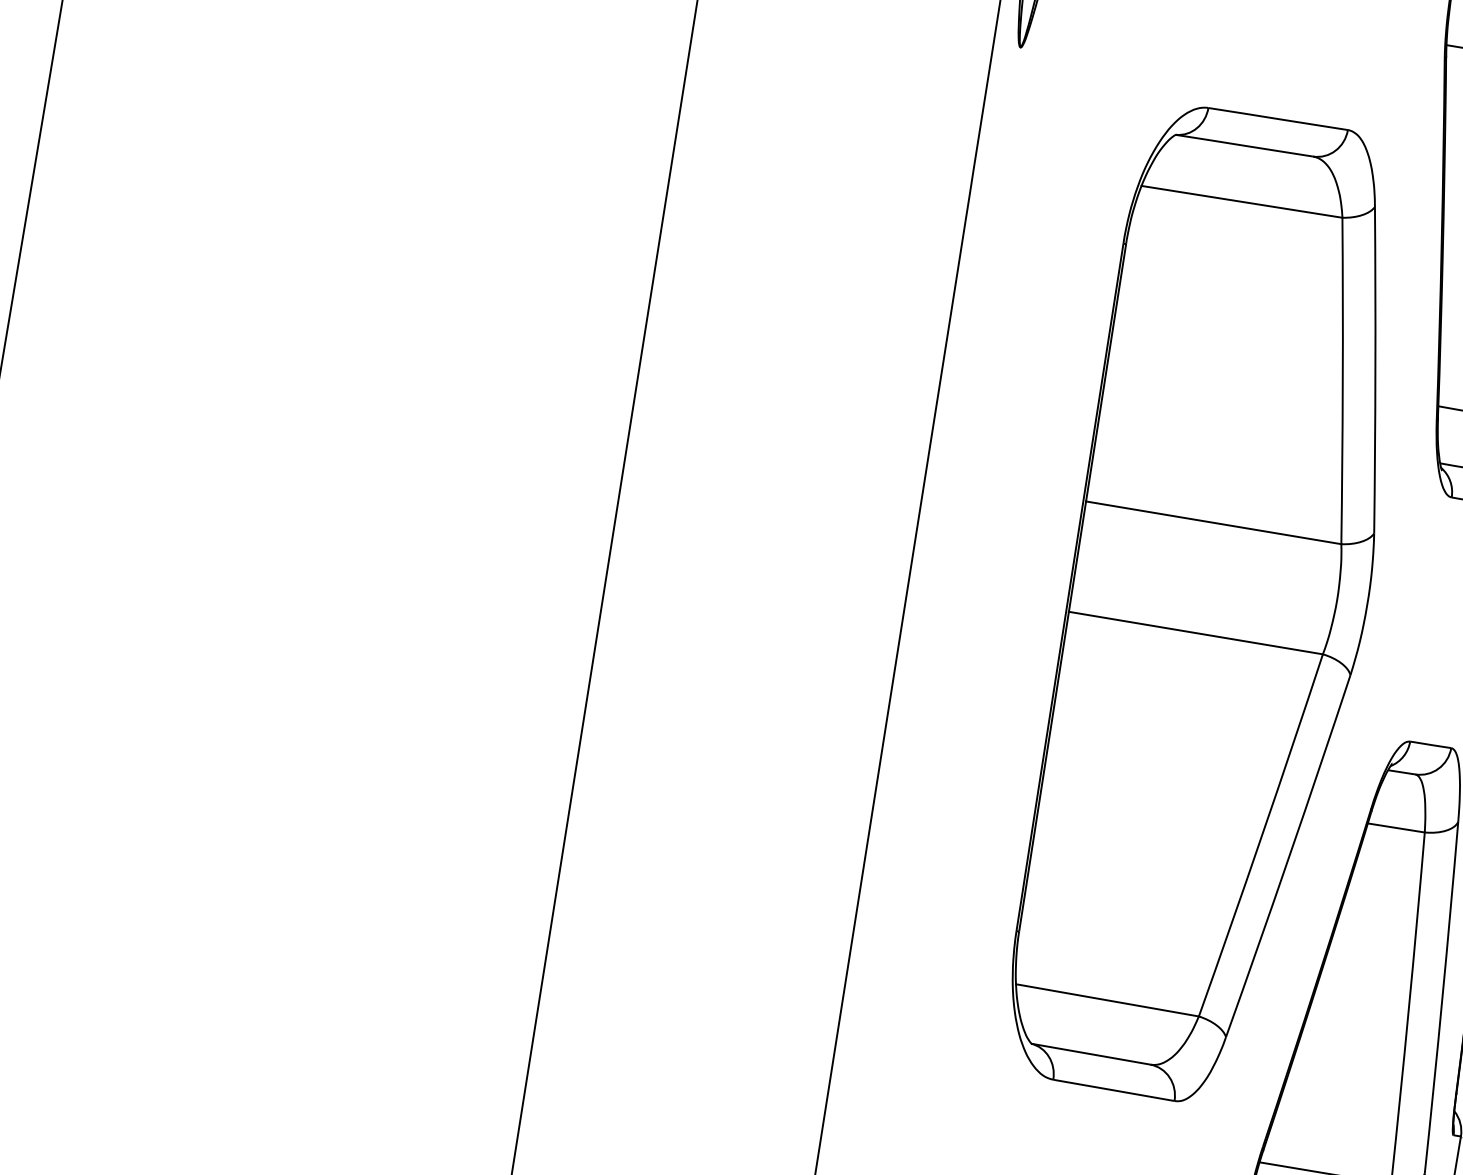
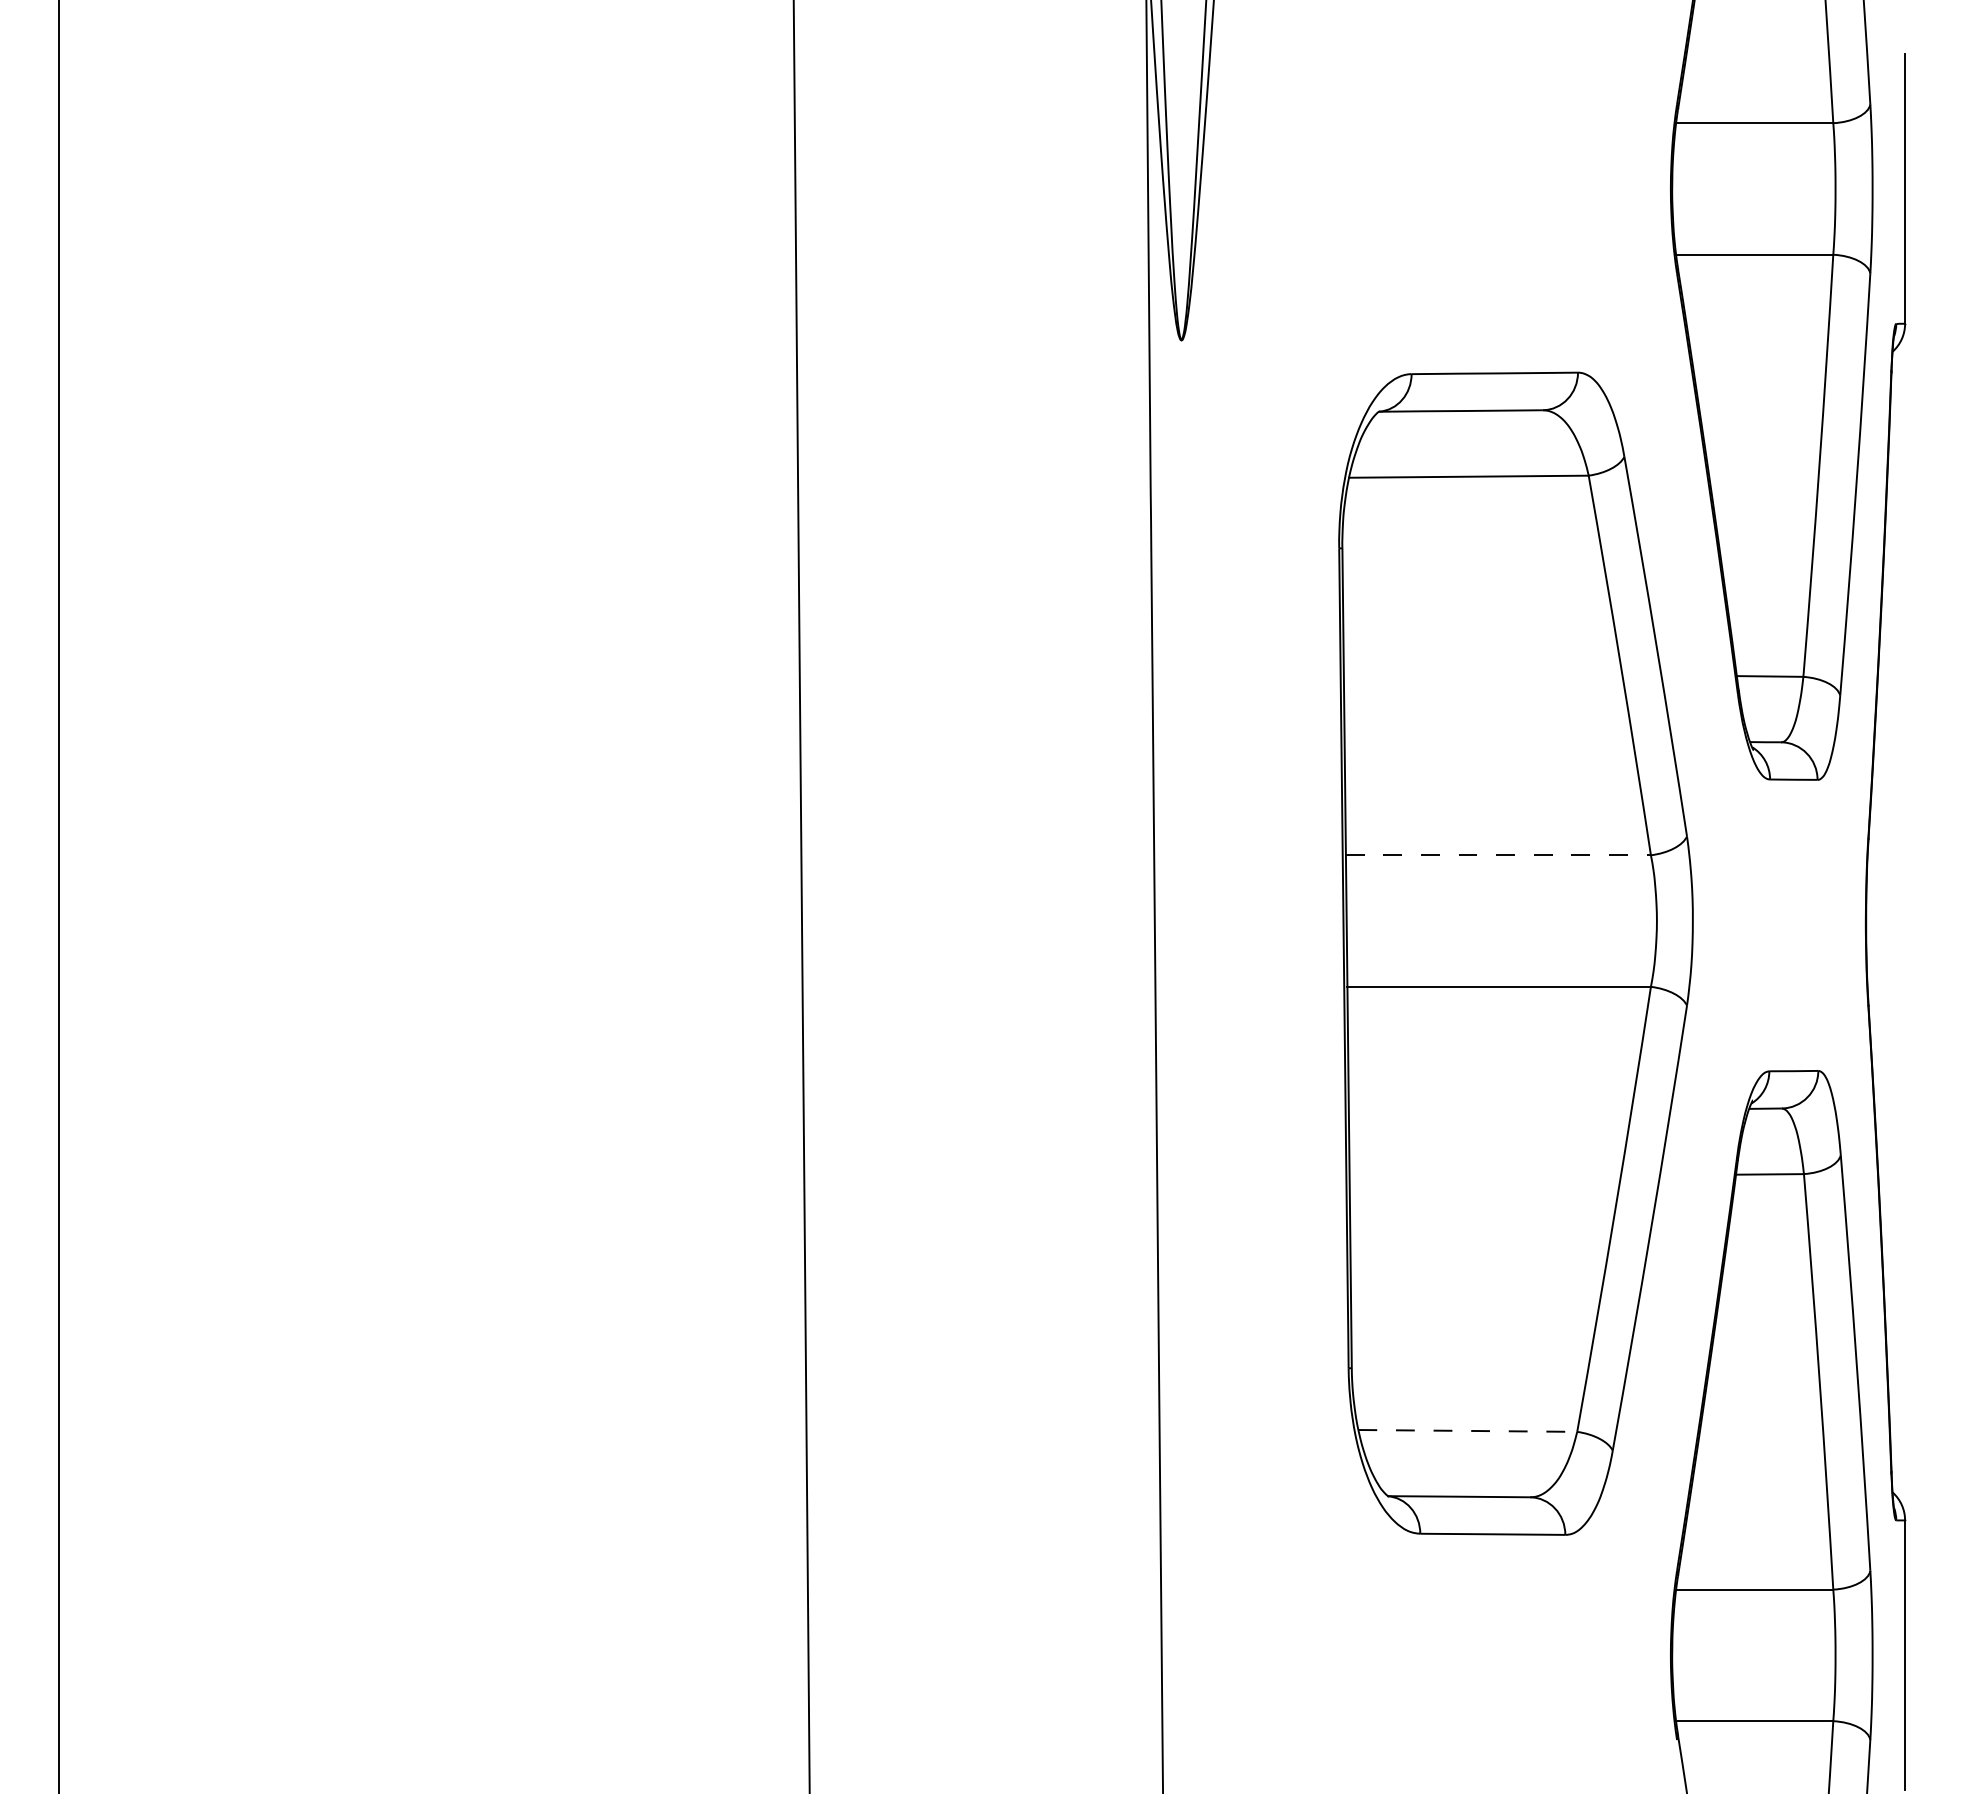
line: (1213, 523) -> (1498, 855), solid -> dashed
line: (1108, 1000) -> (1468, 1430), solid -> dashed

